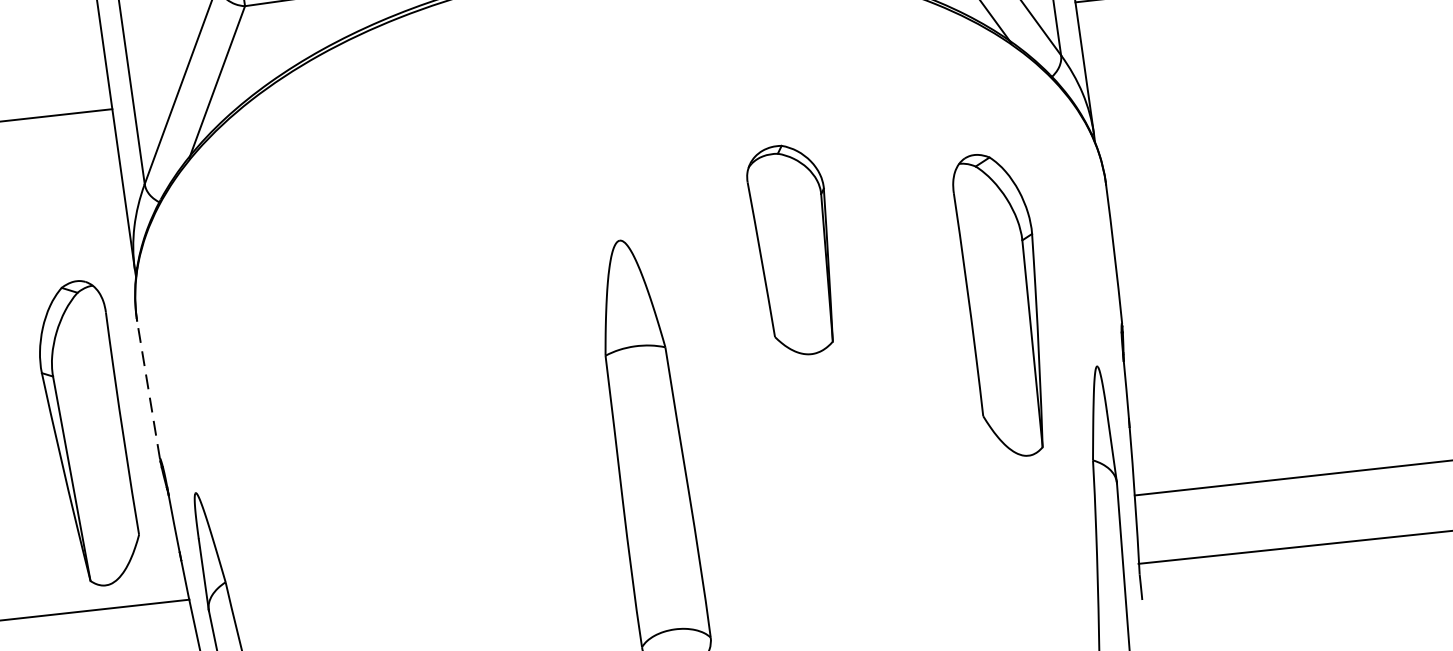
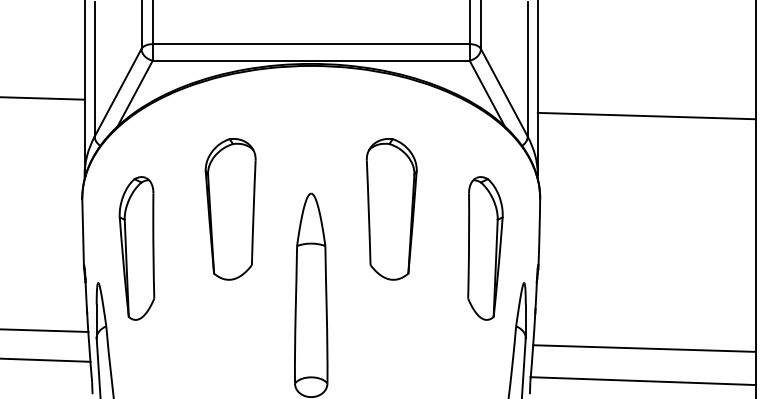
part: (794, 250) -> (391, 209), size x1.43
part: (453, 298) -> (230, 209), added
line: (149, 390) -> (83, 232), dashed -> solid
part: (86, 433) -> (136, 248), moved

